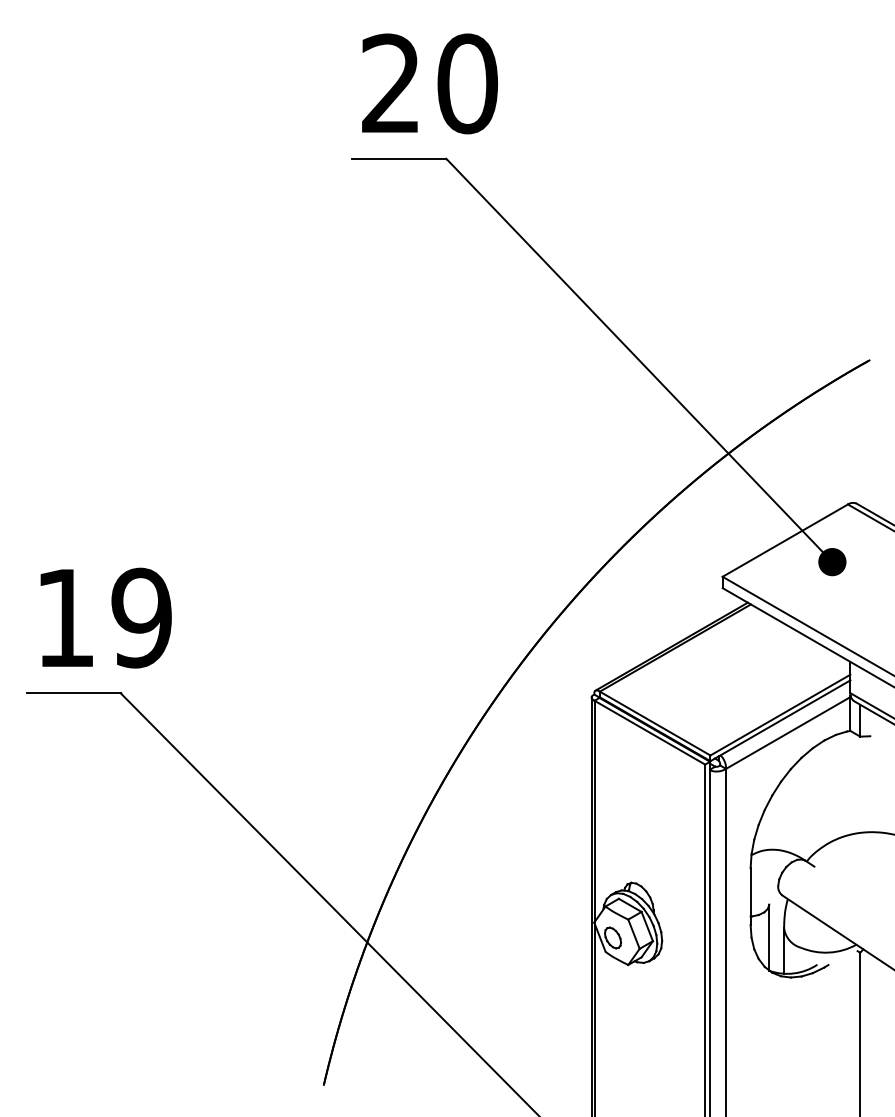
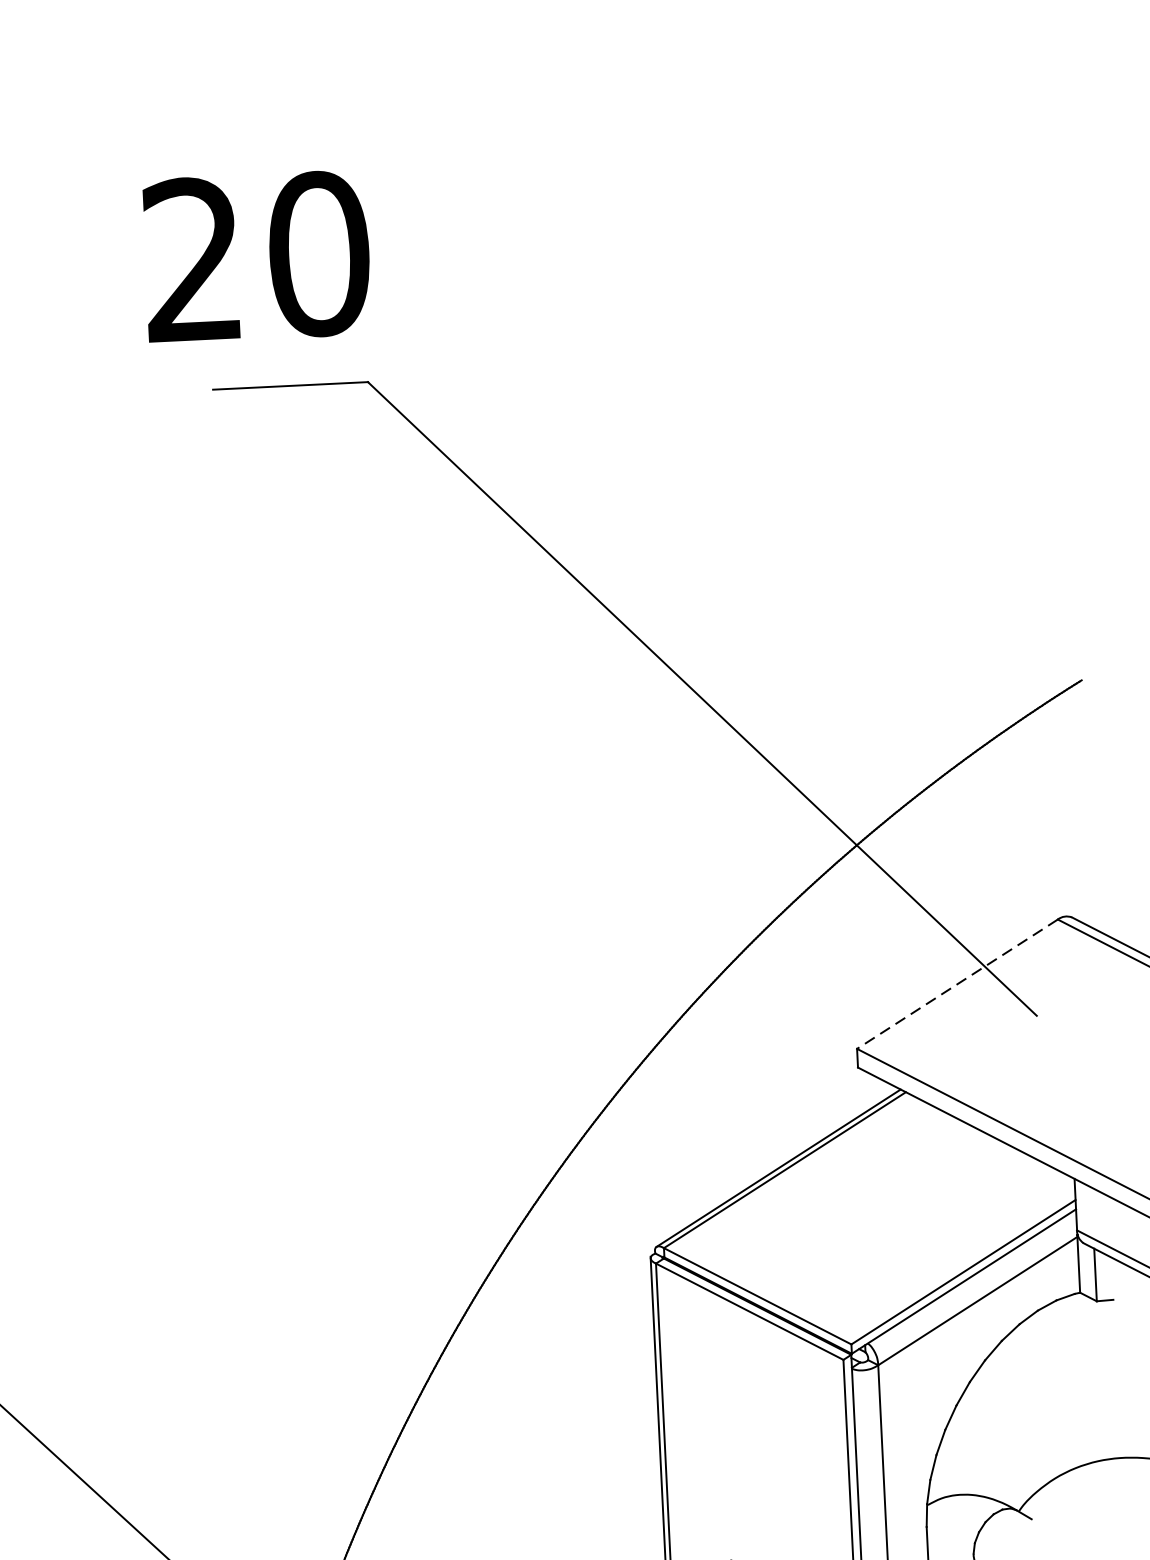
text: (429, 83) -> (256, 256), moved
line: (784, 540) -> (956, 984), solid -> dashed
fill: (832, 562) -> (1037, 1016), removed

